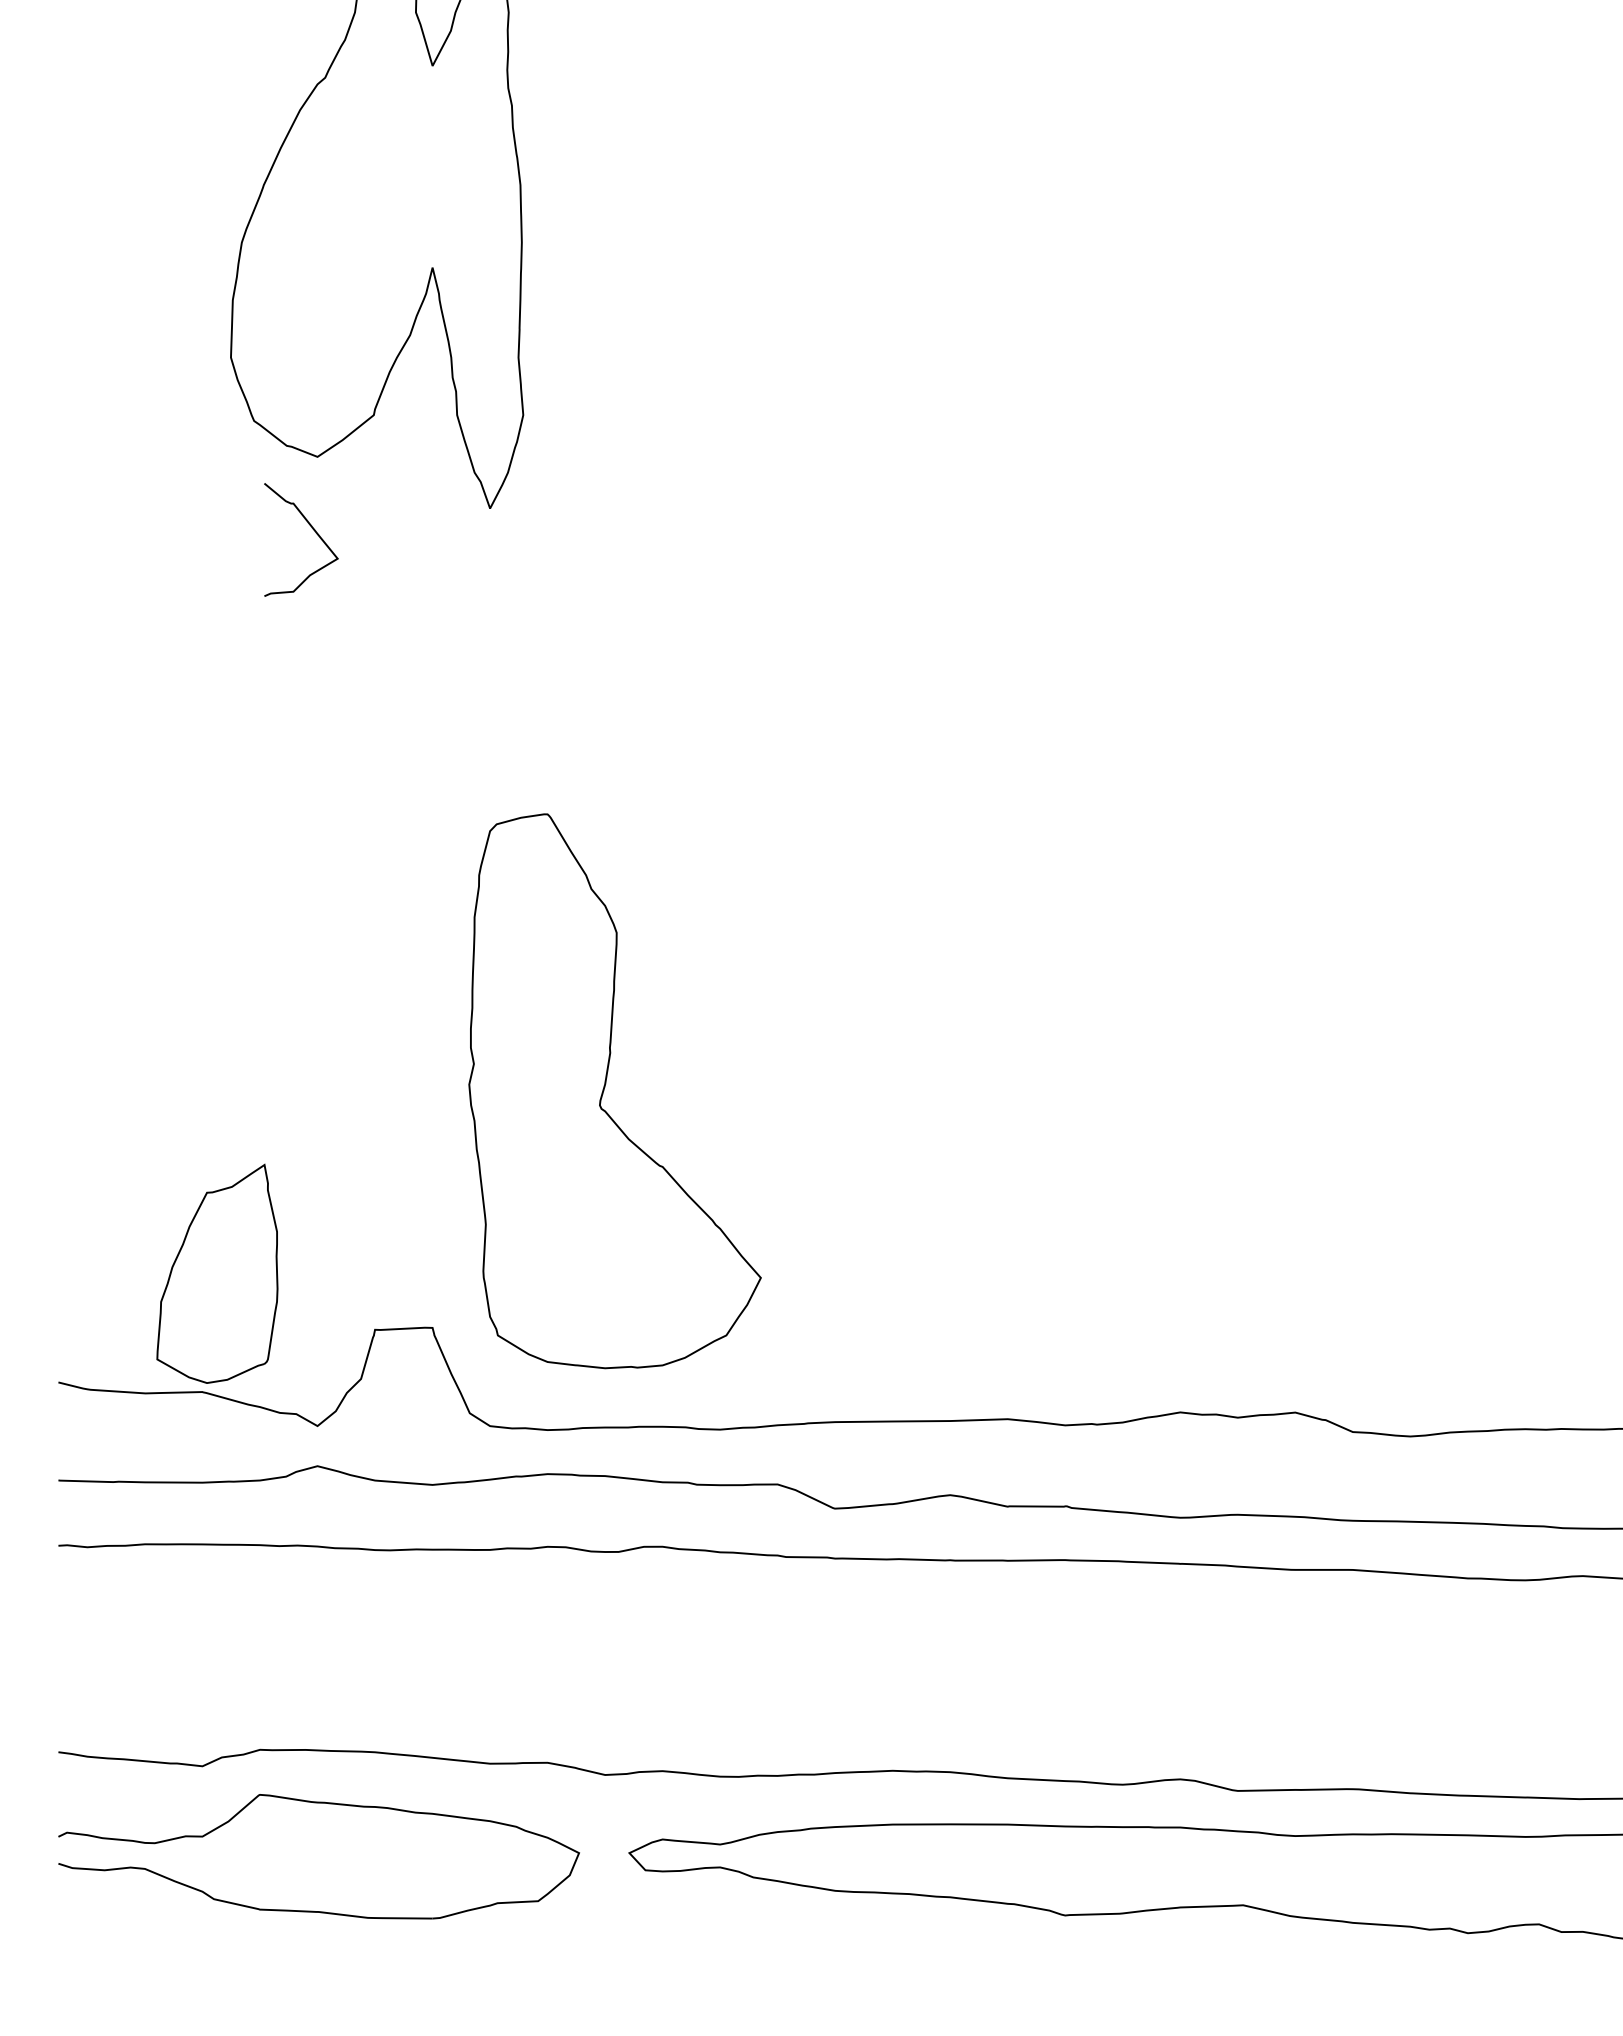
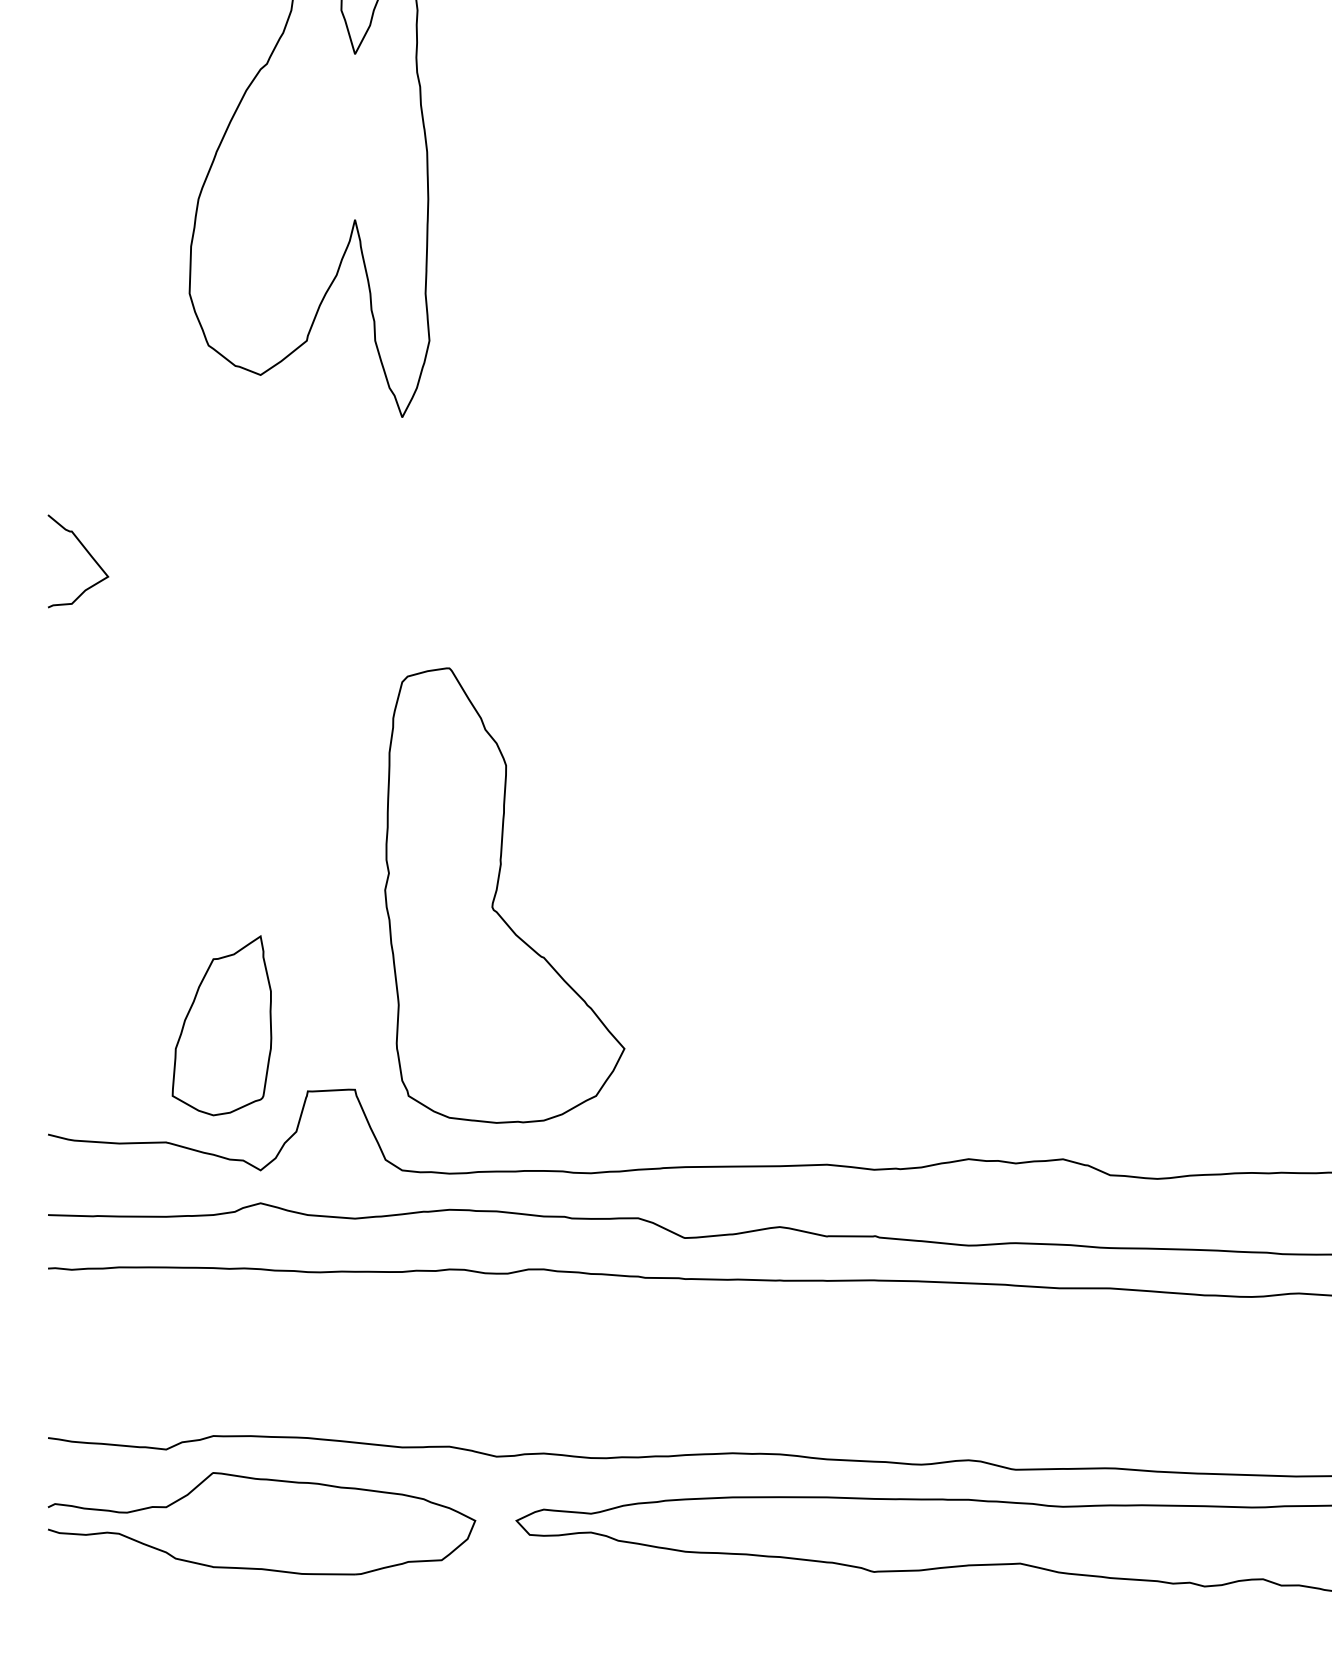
curve: (312, 529) -> (87, 552), moved
part: (217, 1273) -> (222, 1025), moved

